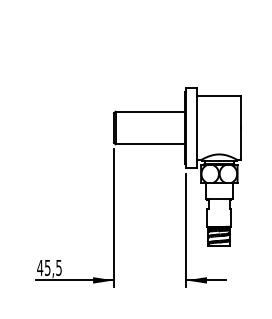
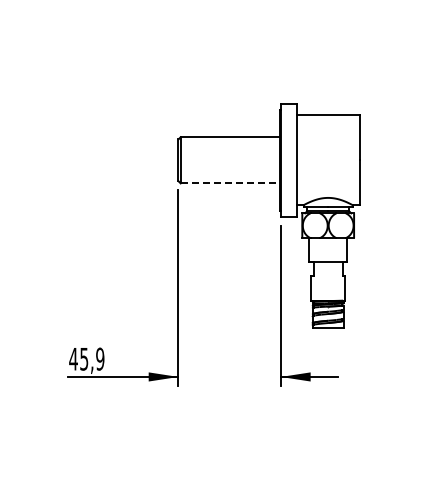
line: (150, 144) -> (230, 183), solid -> dashed
text: (59, 267) -> (100, 358), 45,5 -> 45,9

